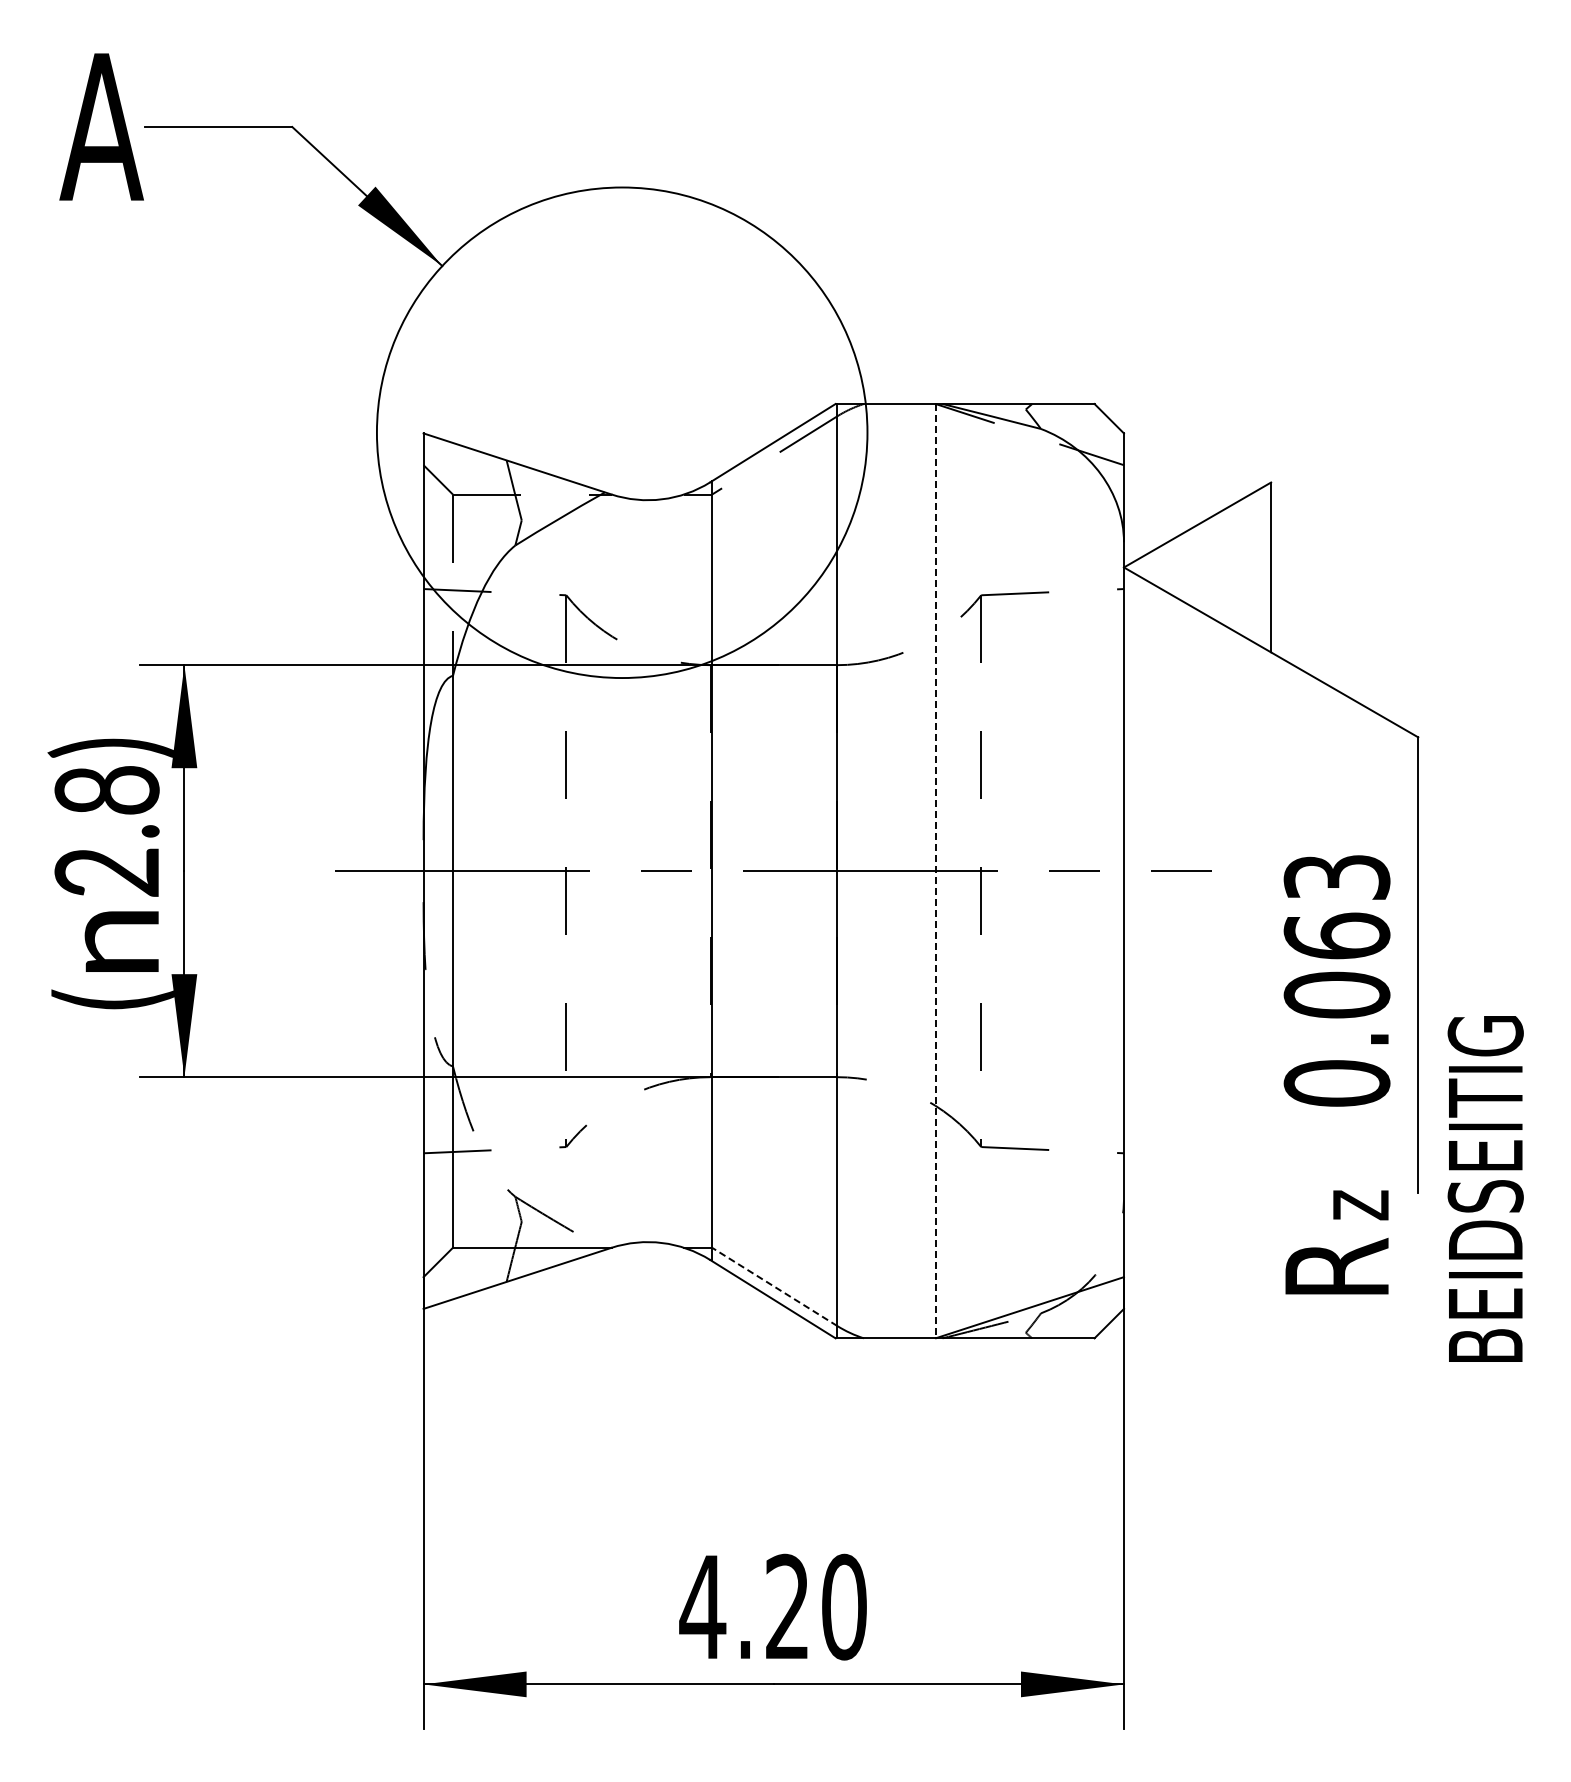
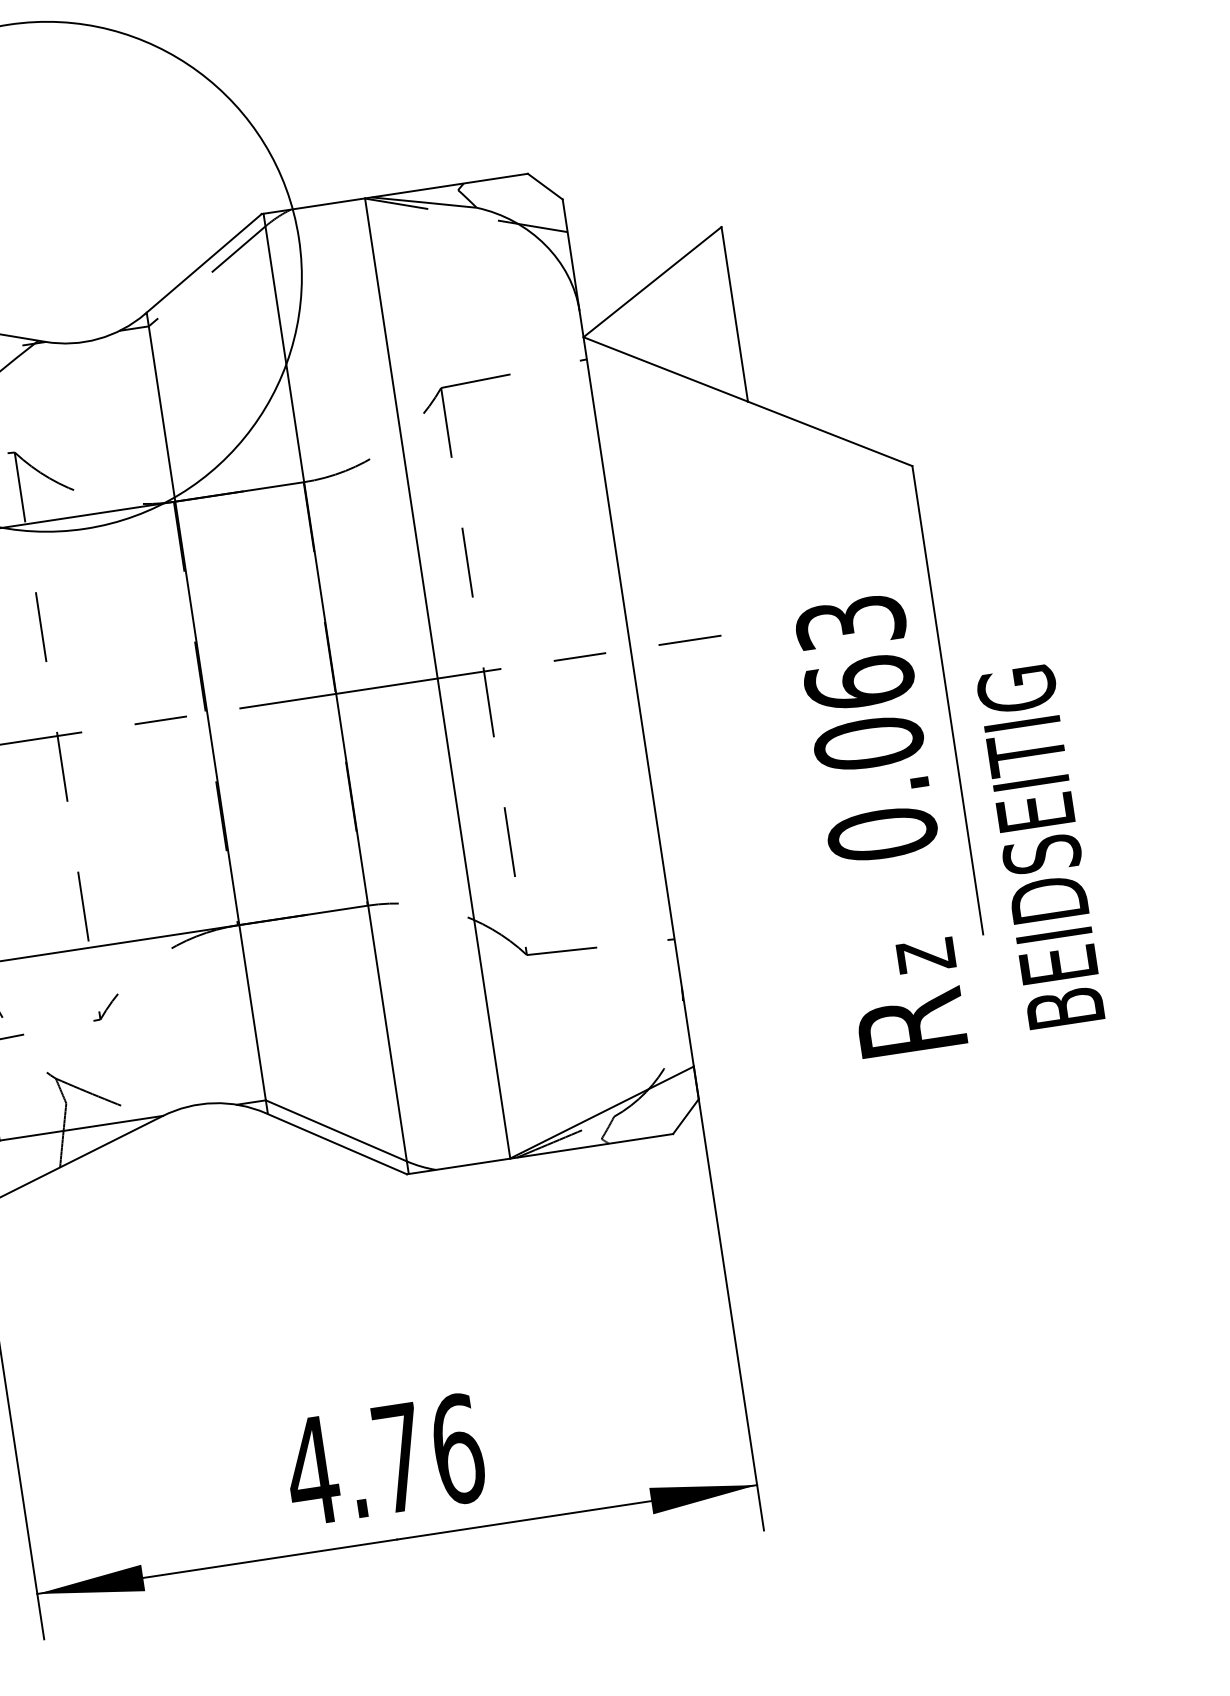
line: (936, 871) -> (438, 678), dashed -> solid
text: (1485, 1188) -> (1040, 846), moved
line: (774, 1286) -> (336, 1130), dashed -> solid
text: (816, 1606) -> (429, 1452), 4.20 -> 4.76

